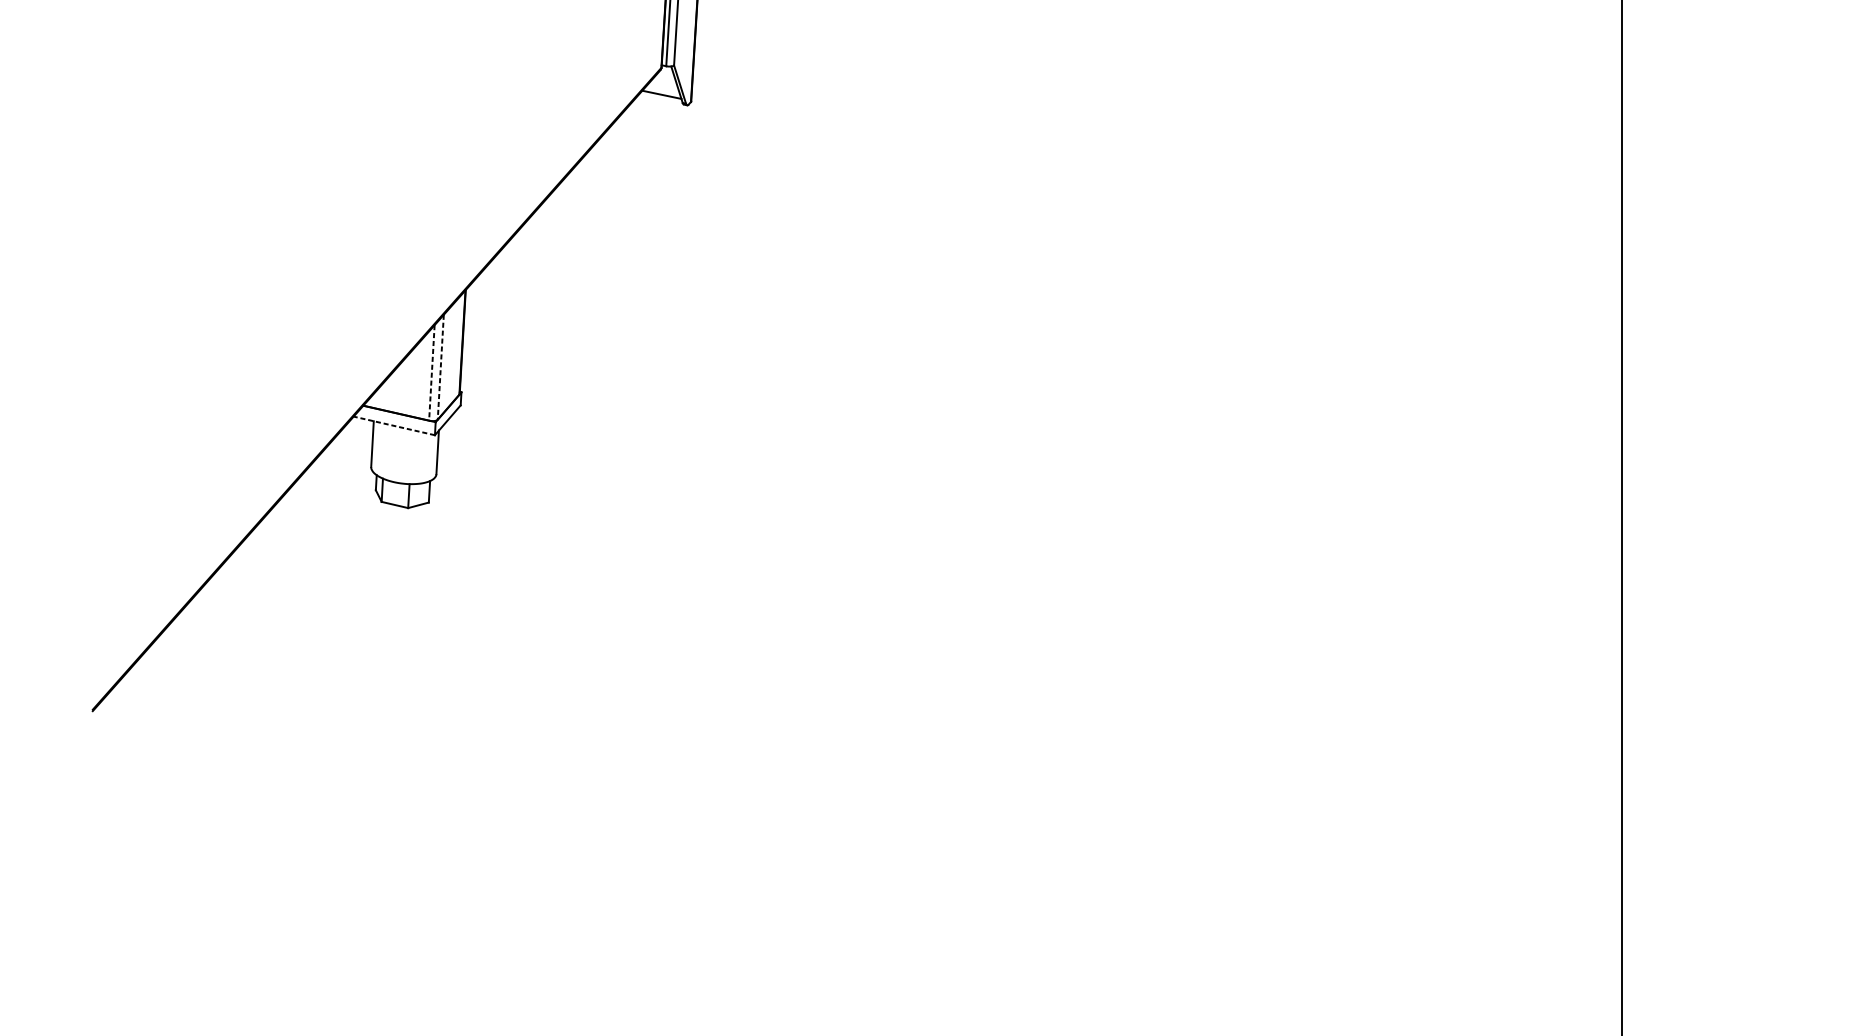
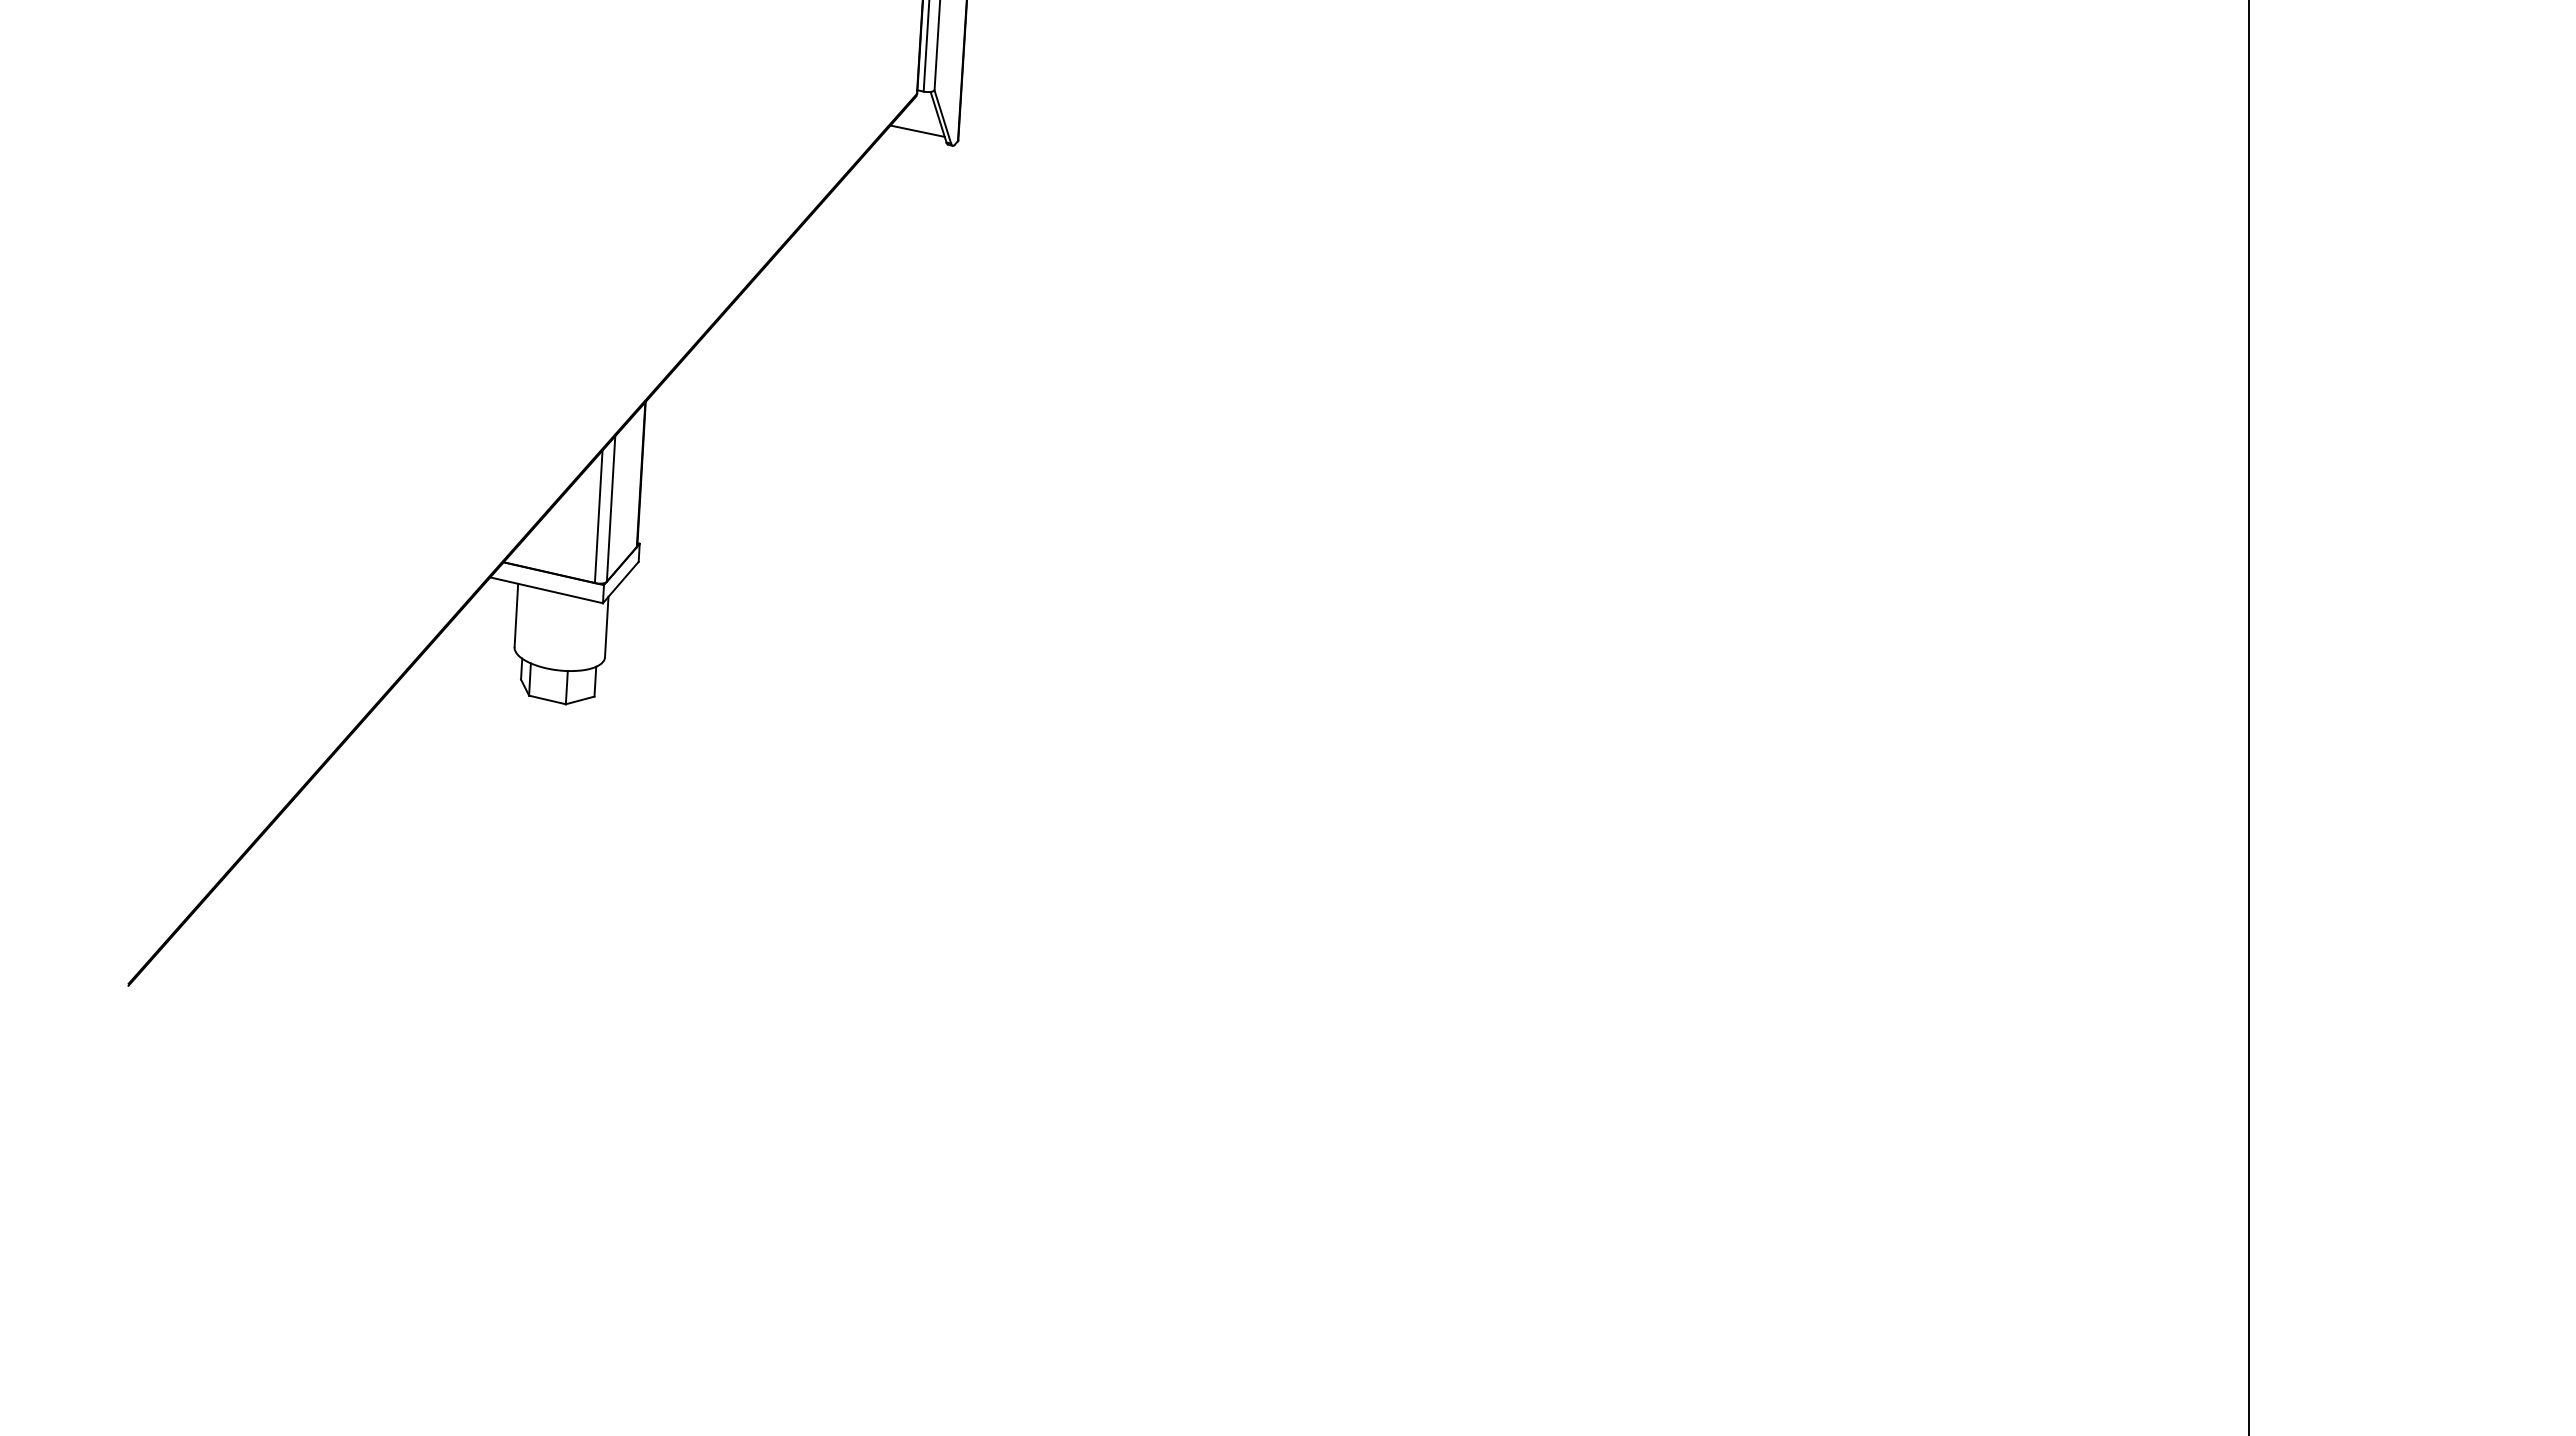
line: (441, 367) -> (611, 509), dashed -> solid
line: (431, 373) -> (598, 517), dashed -> solid
line: (394, 426) -> (546, 590), dashed -> solid

